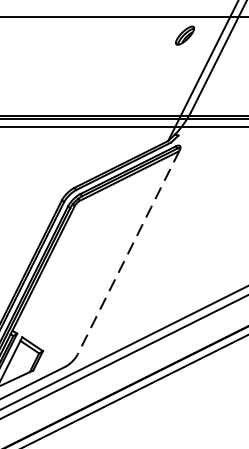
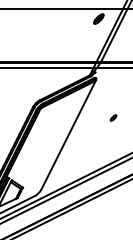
part: (212, 219) -> (113, 117), added
line: (128, 253) -> (68, 135), dashed -> solid

